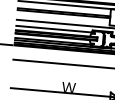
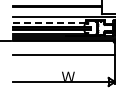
line: (54, 29) -> (49, 22), solid -> dashed

